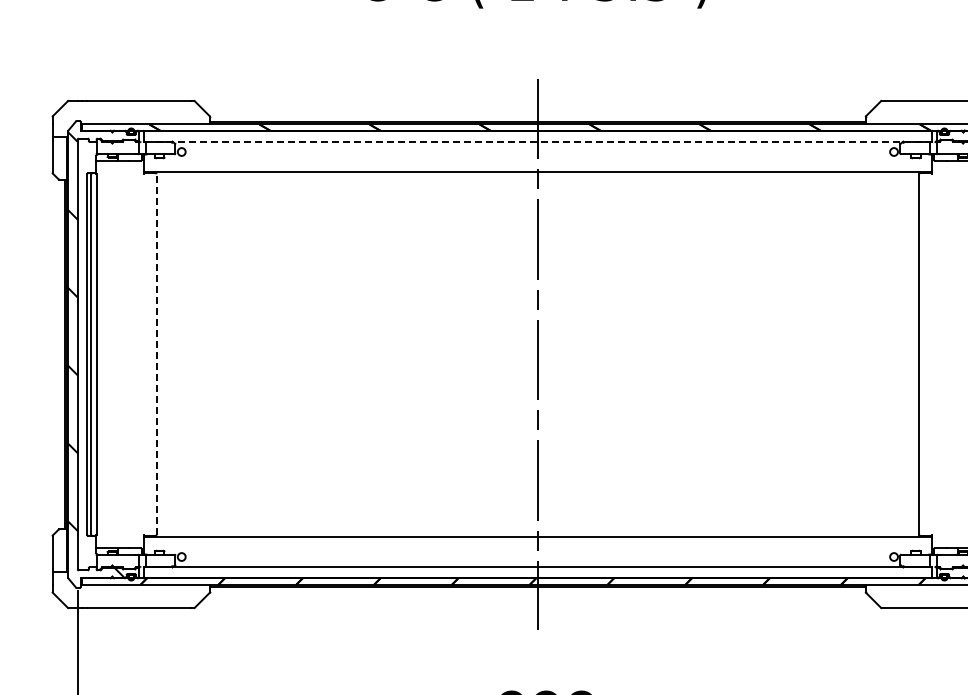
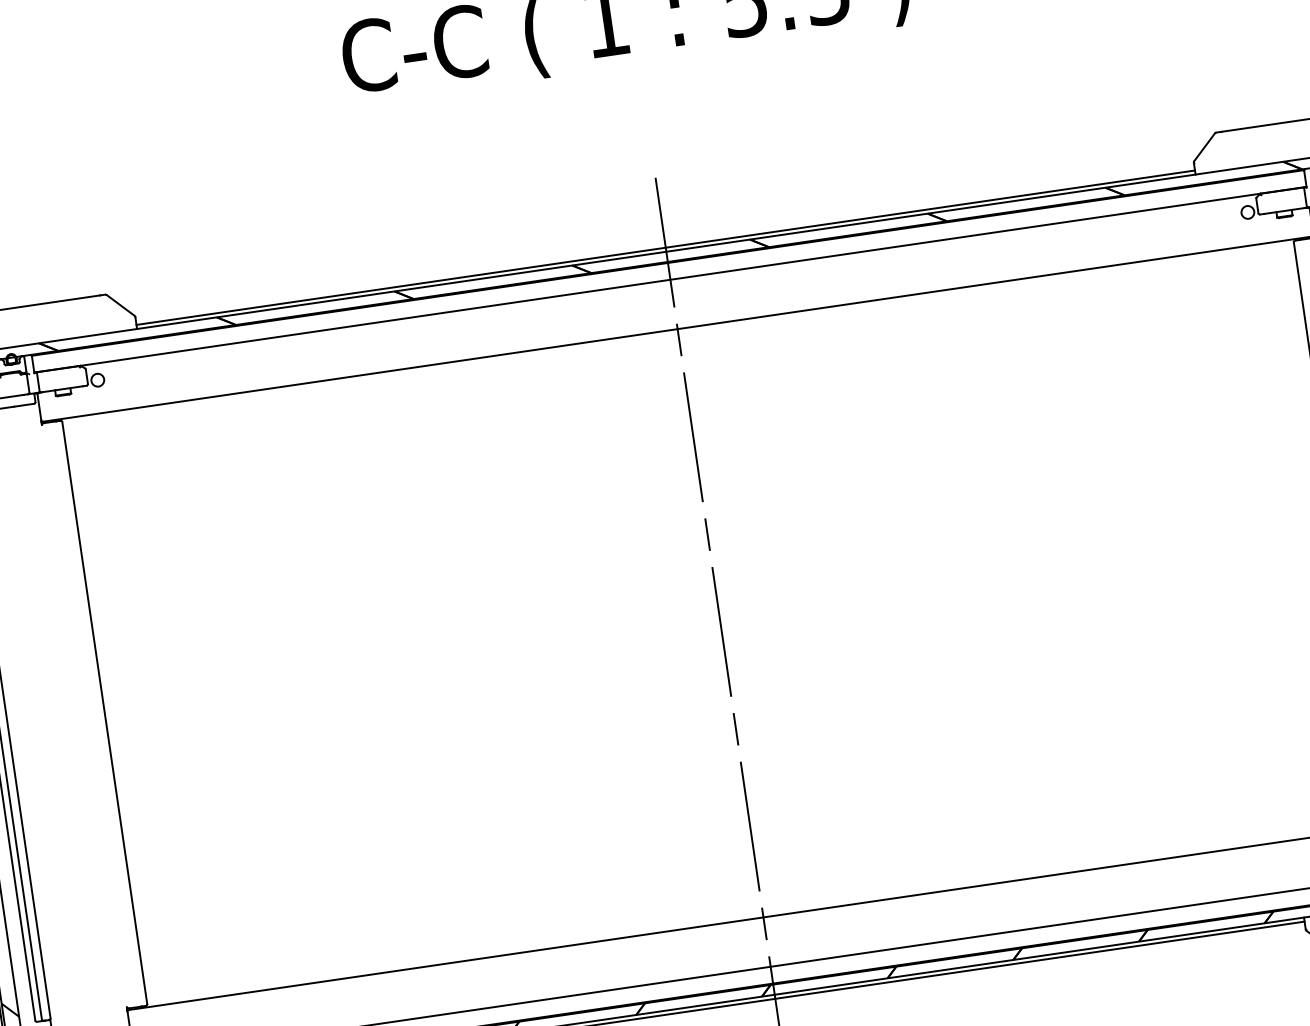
line: (537, 141) -> (669, 279), dashed -> solid
line: (156, 354) -> (104, 713), dashed -> solid

